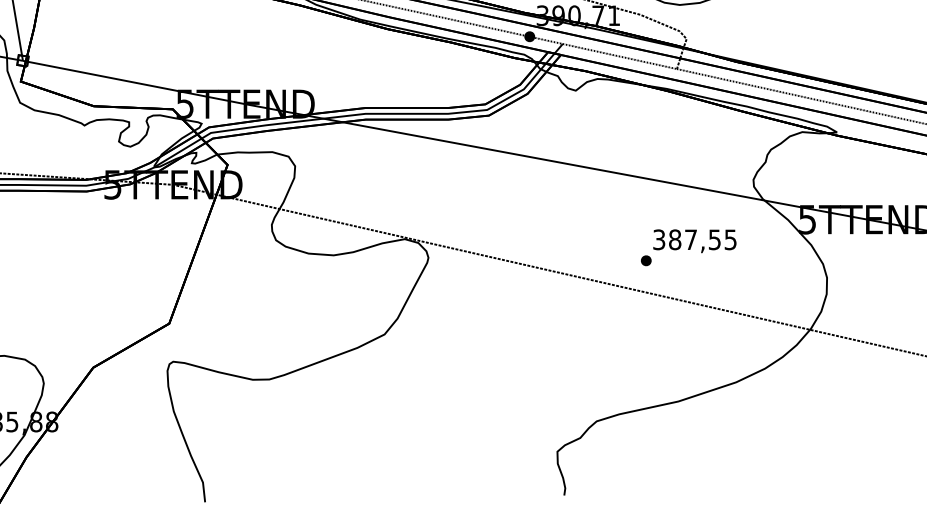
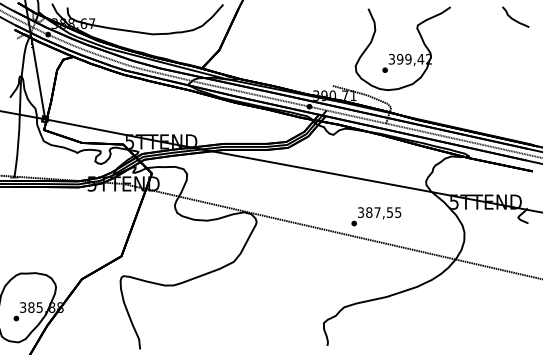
text: (689, 247) -> (376, 216), moved

